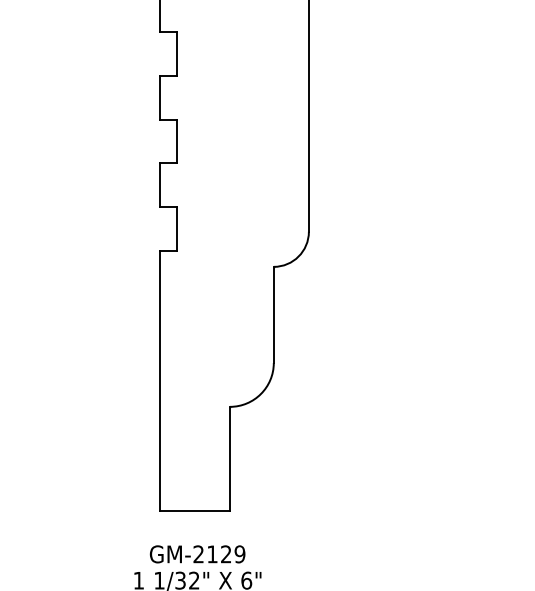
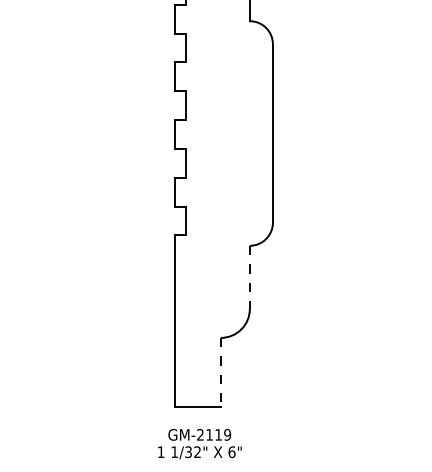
line: (273, 315) -> (249, 277), solid -> dashed
line: (230, 459) -> (221, 372), solid -> dashed
text: (226, 553) -> (218, 434), GM-2129 -> GM-2119

